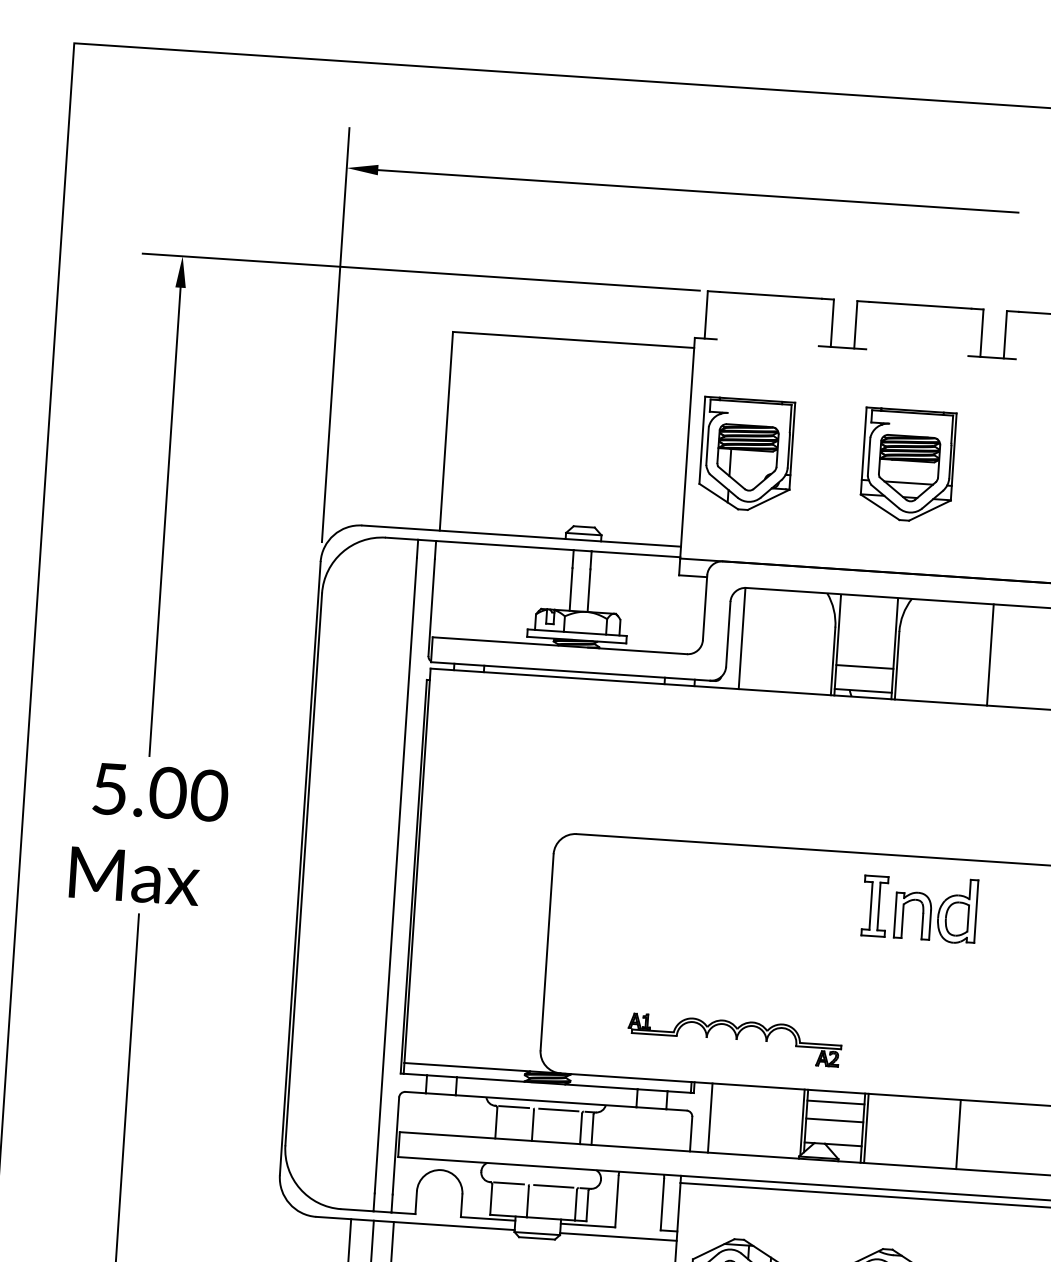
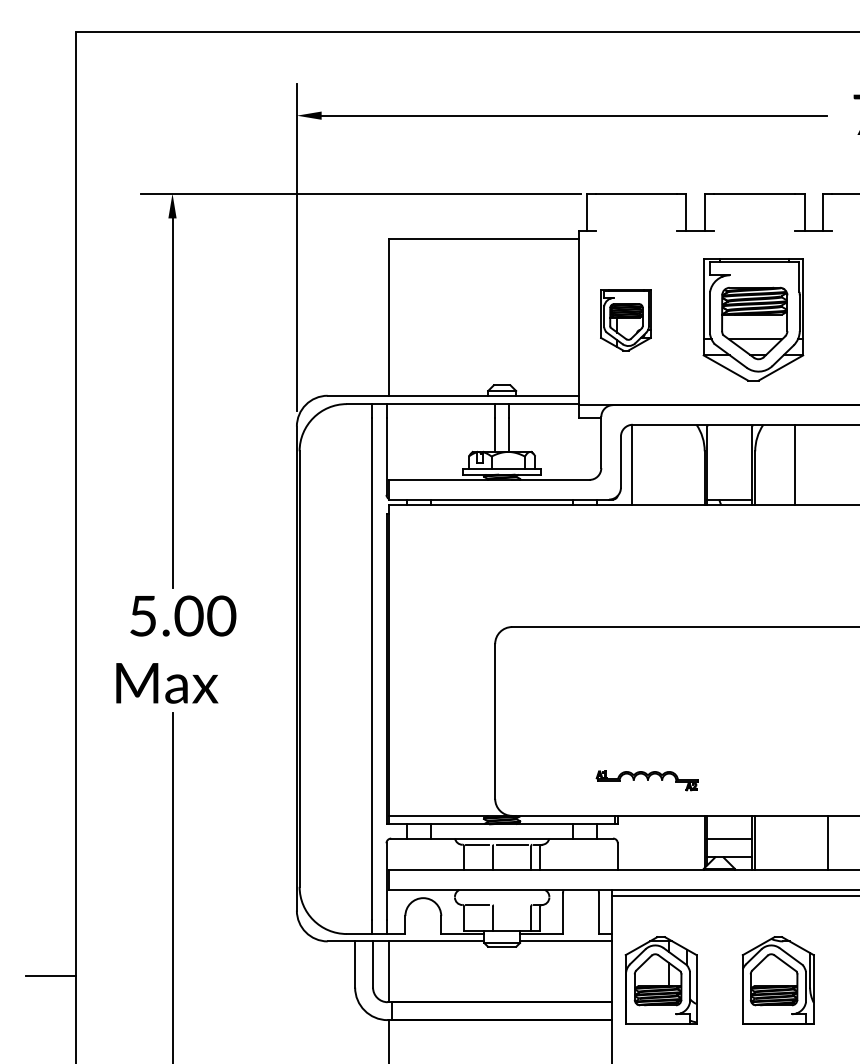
part: (745, 455) -> (625, 320), size x0.7
part: (906, 465) -> (752, 320), size x1.4
line: (989, 654) -> (794, 464), moved
line: (864, 666) -> (729, 480), removed
part: (919, 908) -> (785, 667), removed
part: (733, 1039) -> (646, 780), size x0.6
line: (835, 1102) -> (729, 824), removed
line: (710, 1117) -> (632, 842), removed
line: (553, 1186) -> (512, 905), removed

